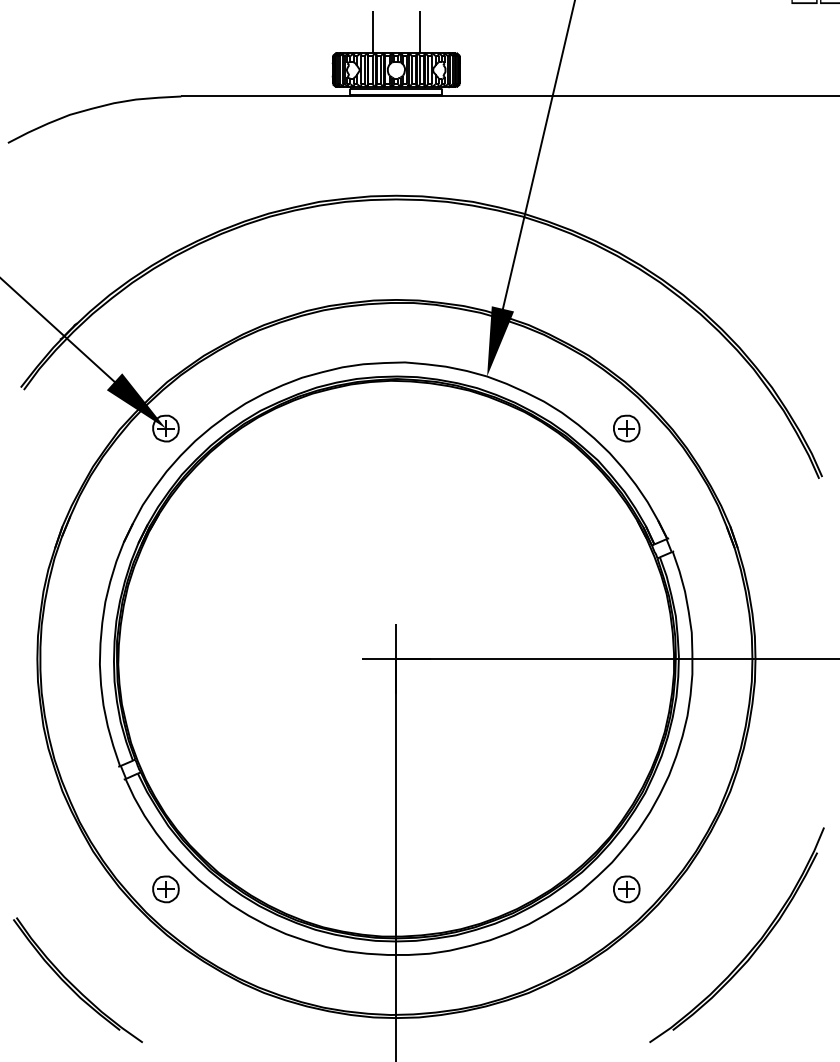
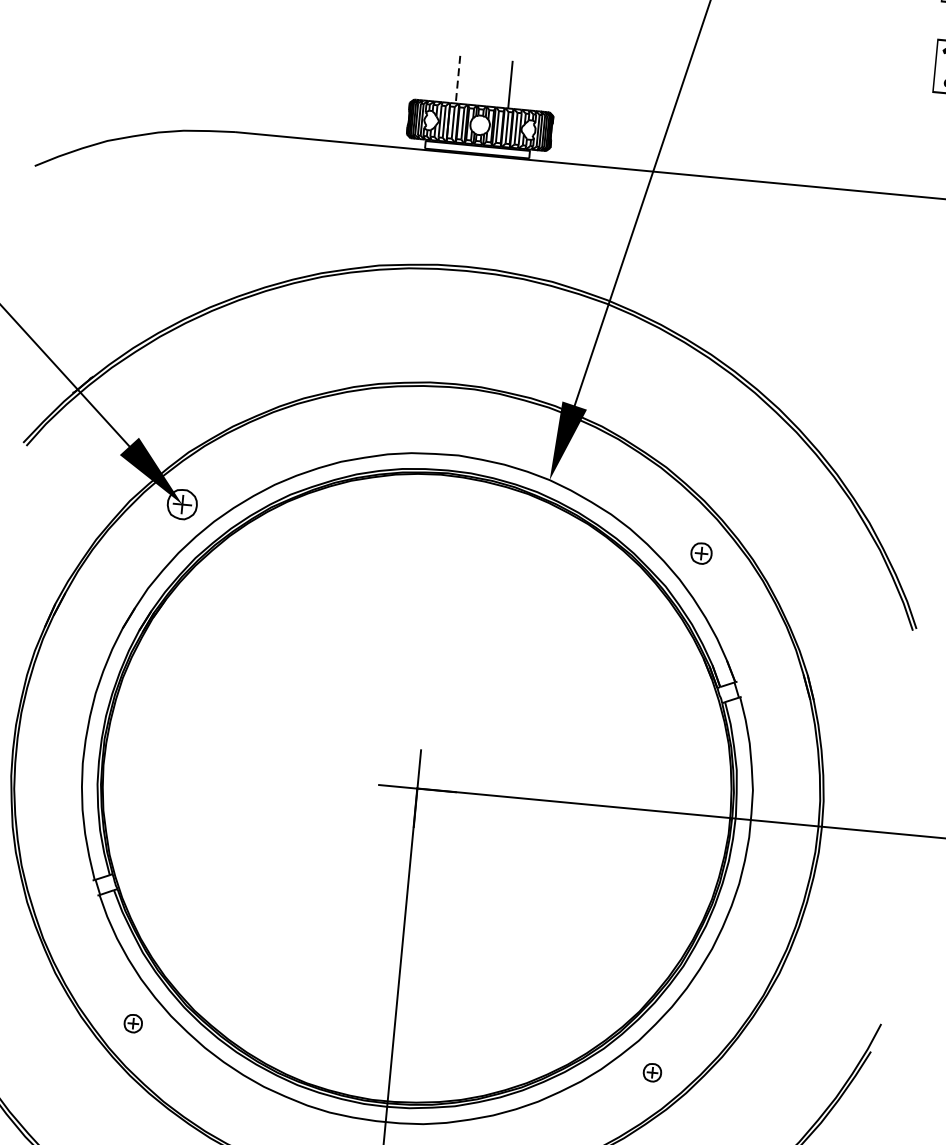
line: (373, 32) -> (458, 80), solid -> dashed
part: (626, 428) -> (701, 553), size x0.7
part: (165, 889) -> (132, 1023), size x0.6
part: (626, 889) -> (652, 1072), size x0.6

